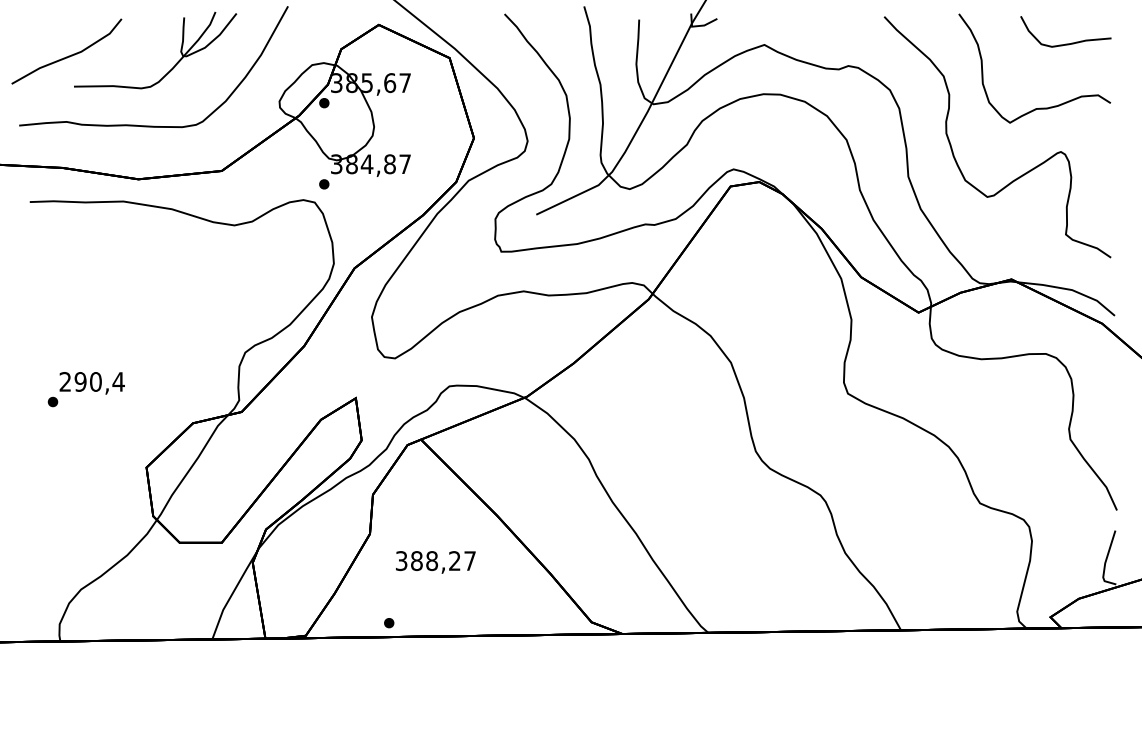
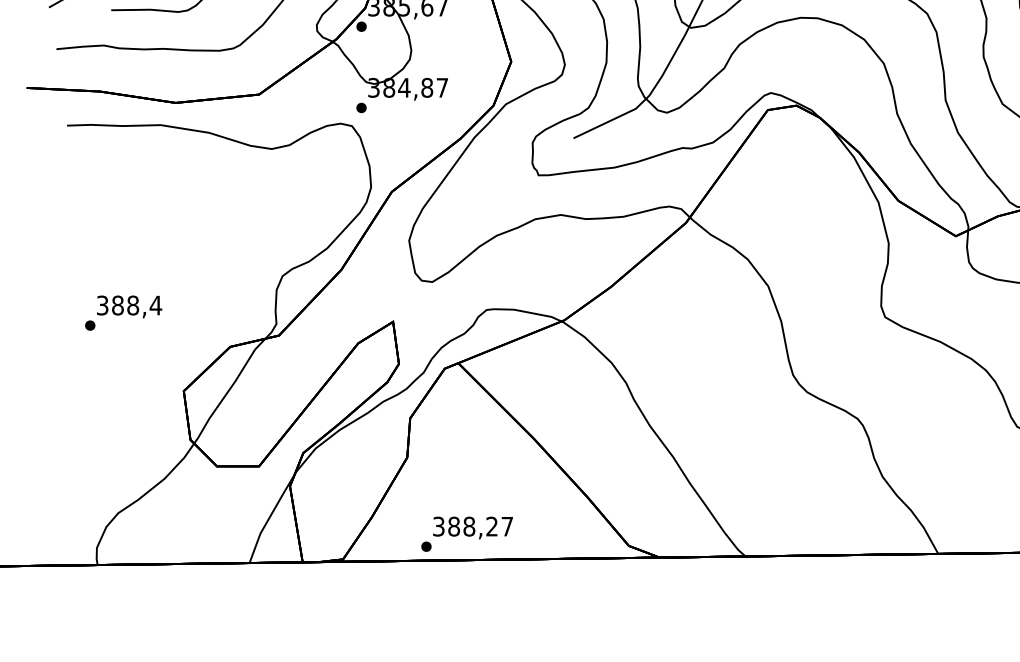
text: (80, 381) -> (117, 305), 290,4 -> 388,4
text: (435, 562) -> (472, 528), moved

